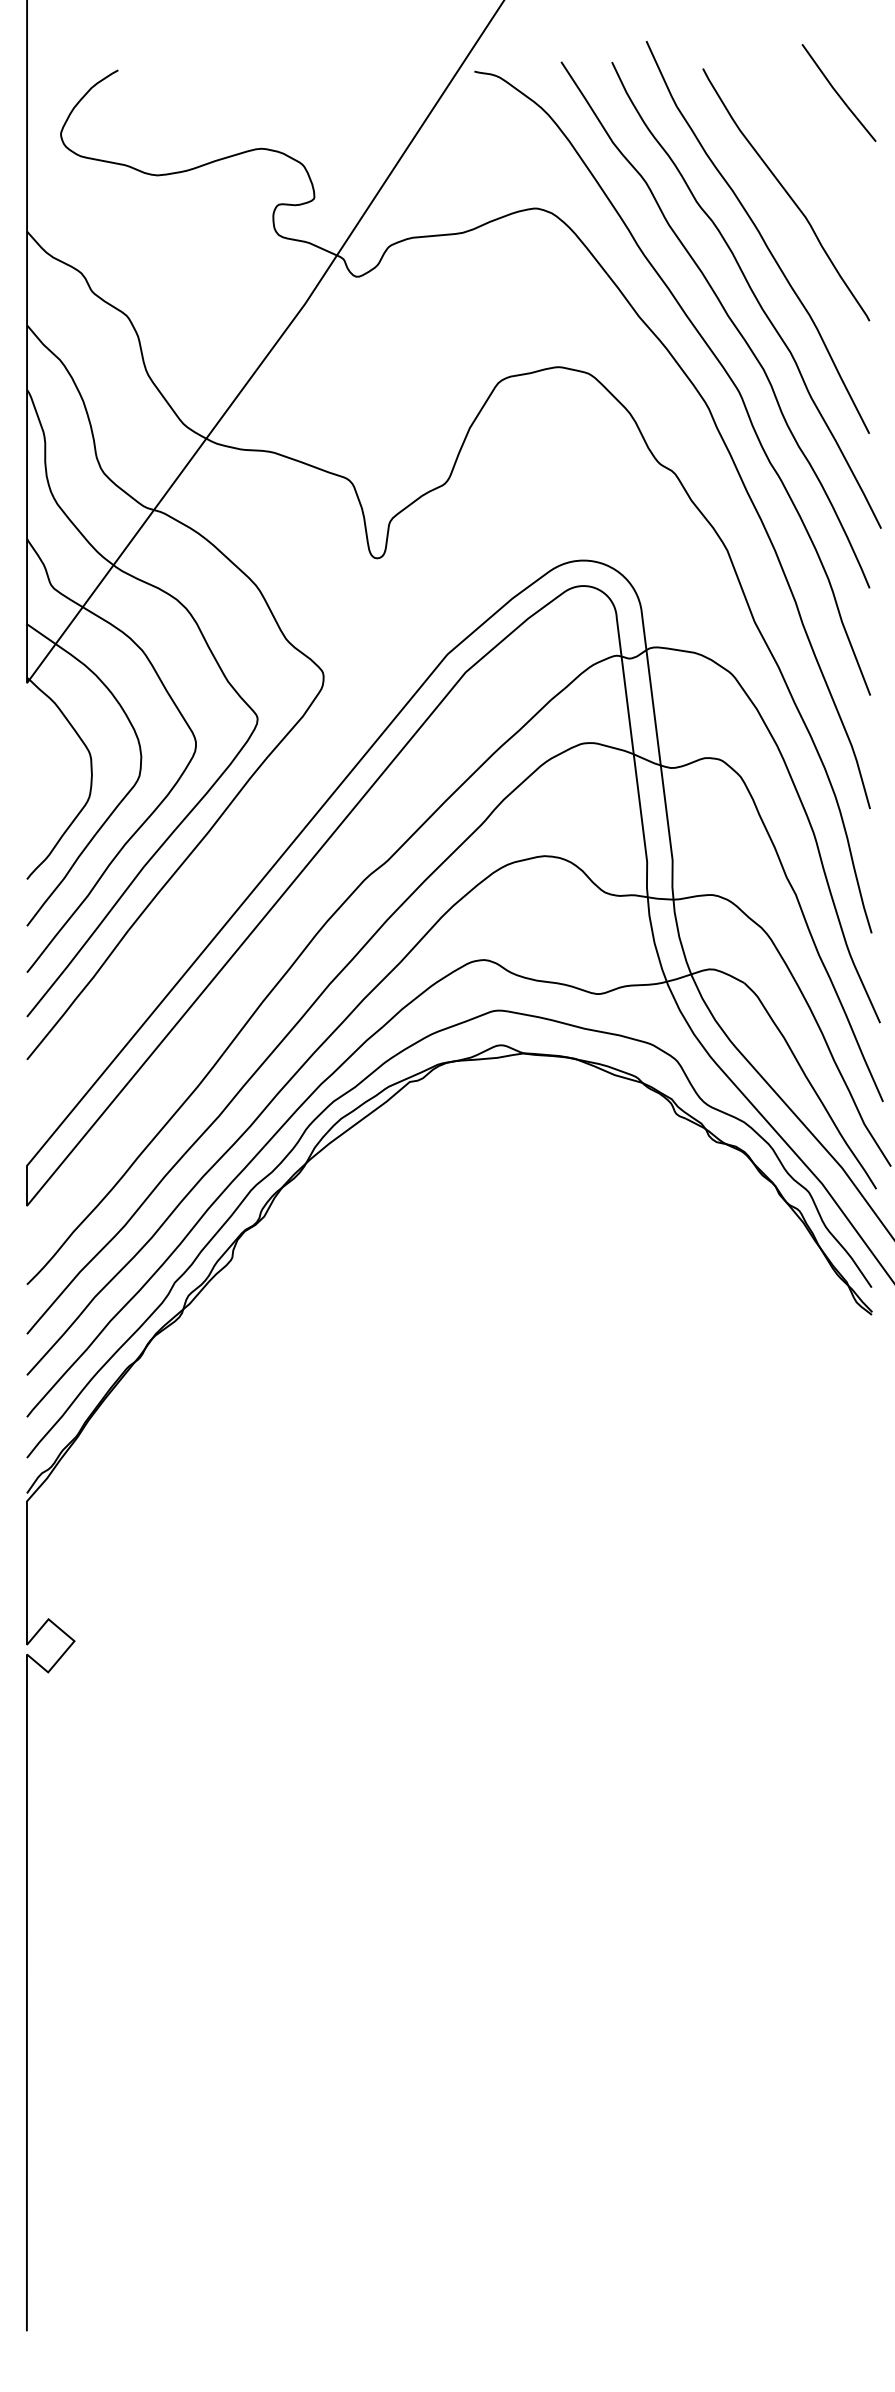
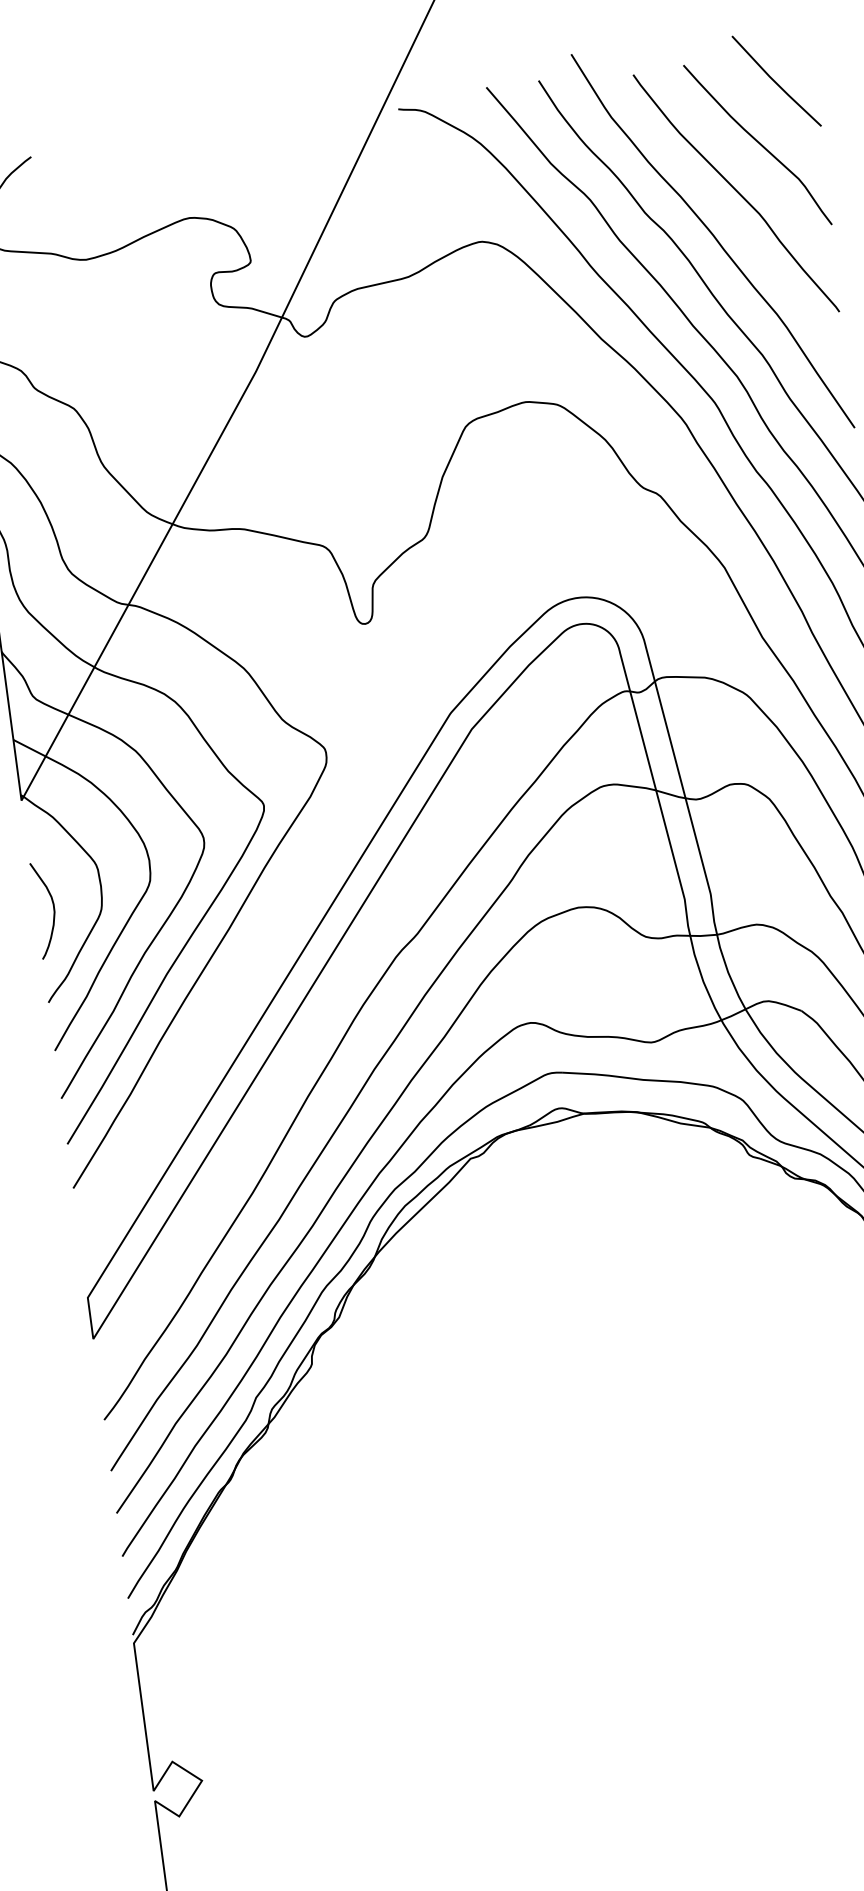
curve: (813, 150) -> (758, 143), added
curve: (43, 790) -> (53, 908), added

